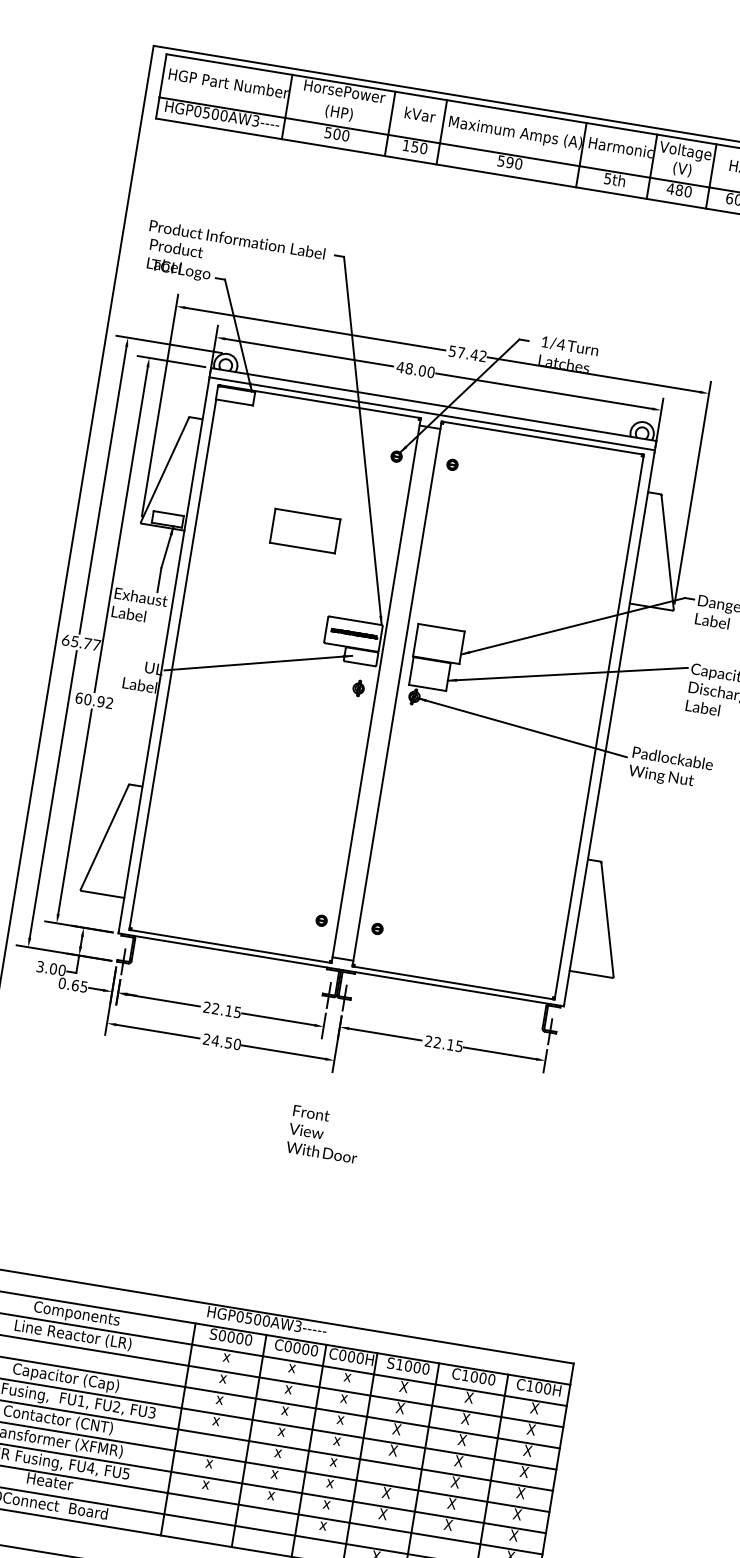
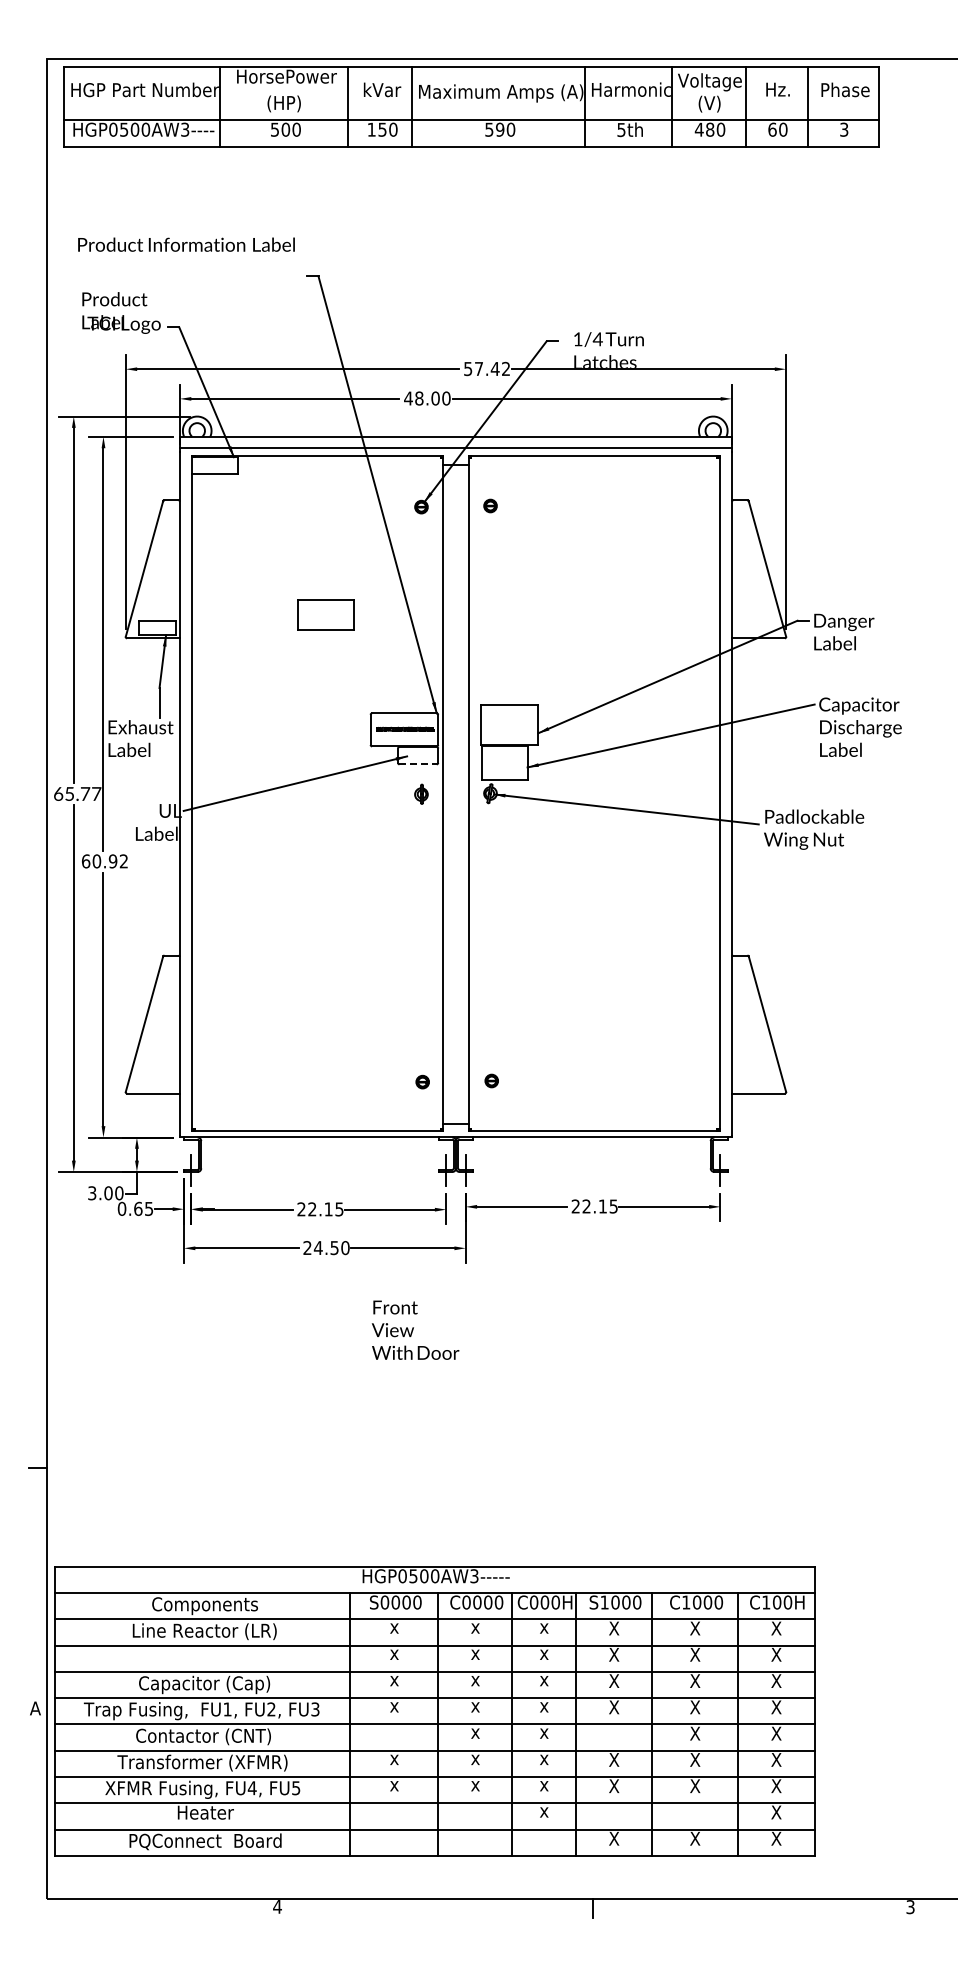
text: (237, 239) -> (186, 244), moved
part: (305, 530) -> (325, 614), size x0.7
line: (360, 663) -> (418, 764), solid -> dashed
text: (324, 1133) -> (415, 1329), moved

